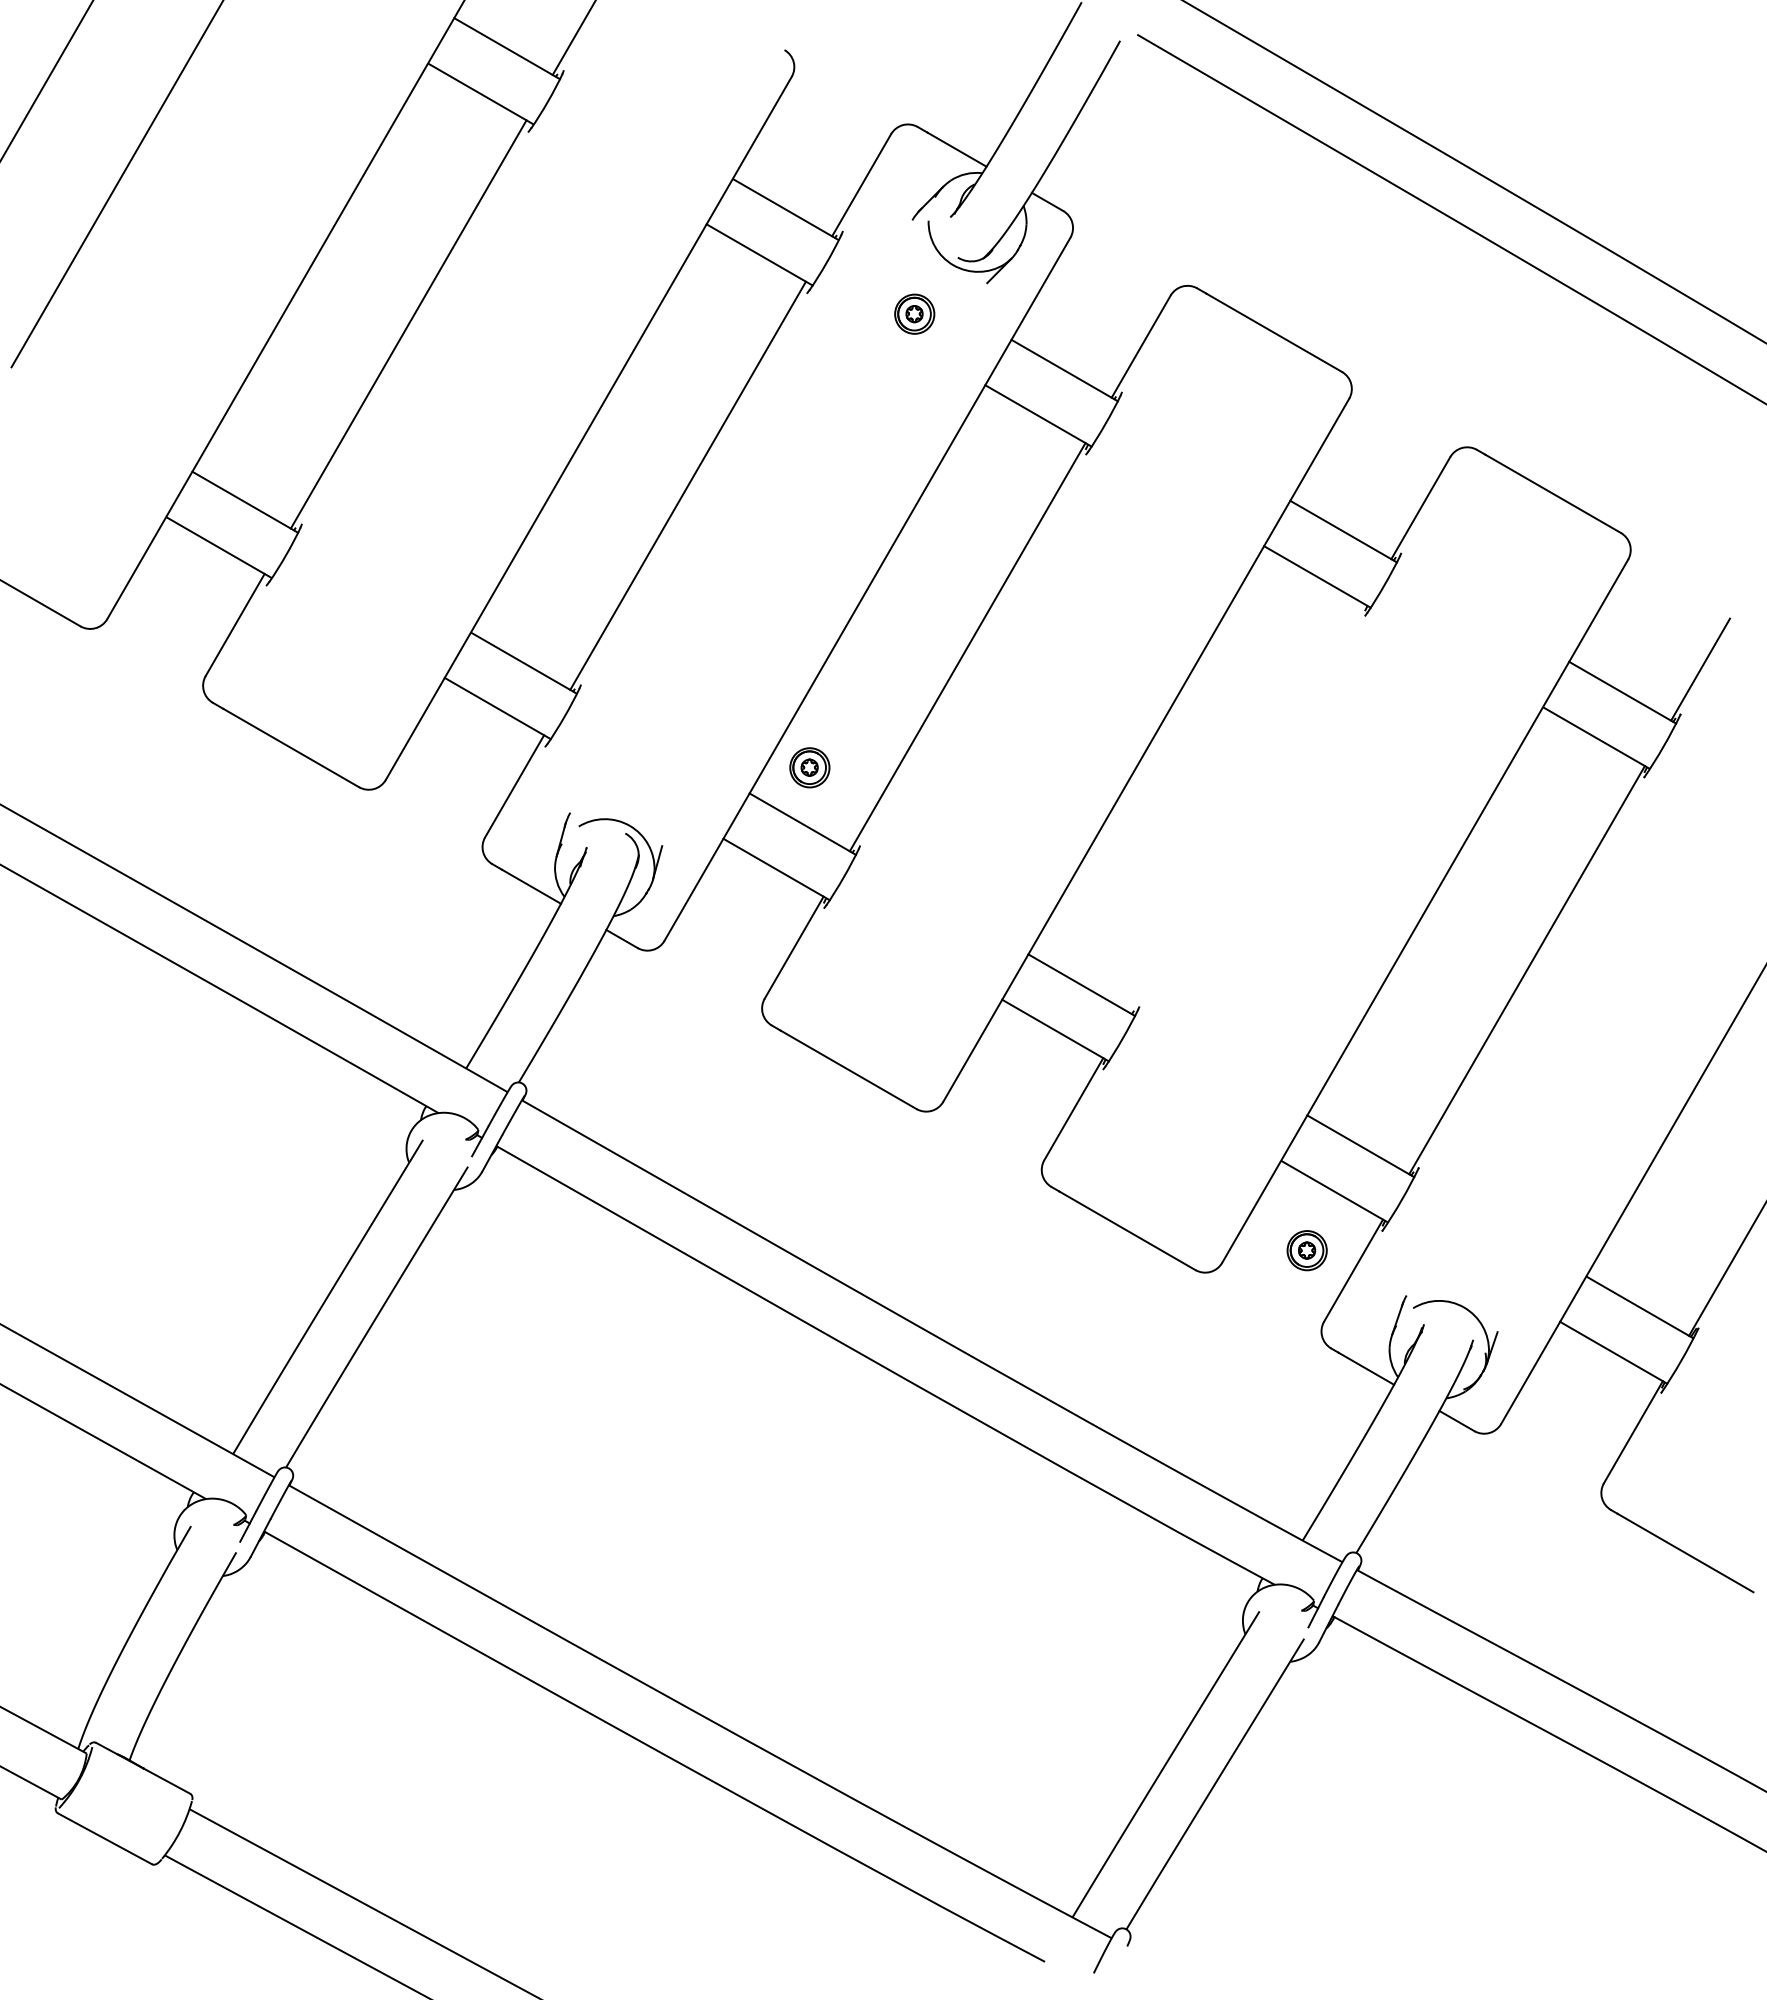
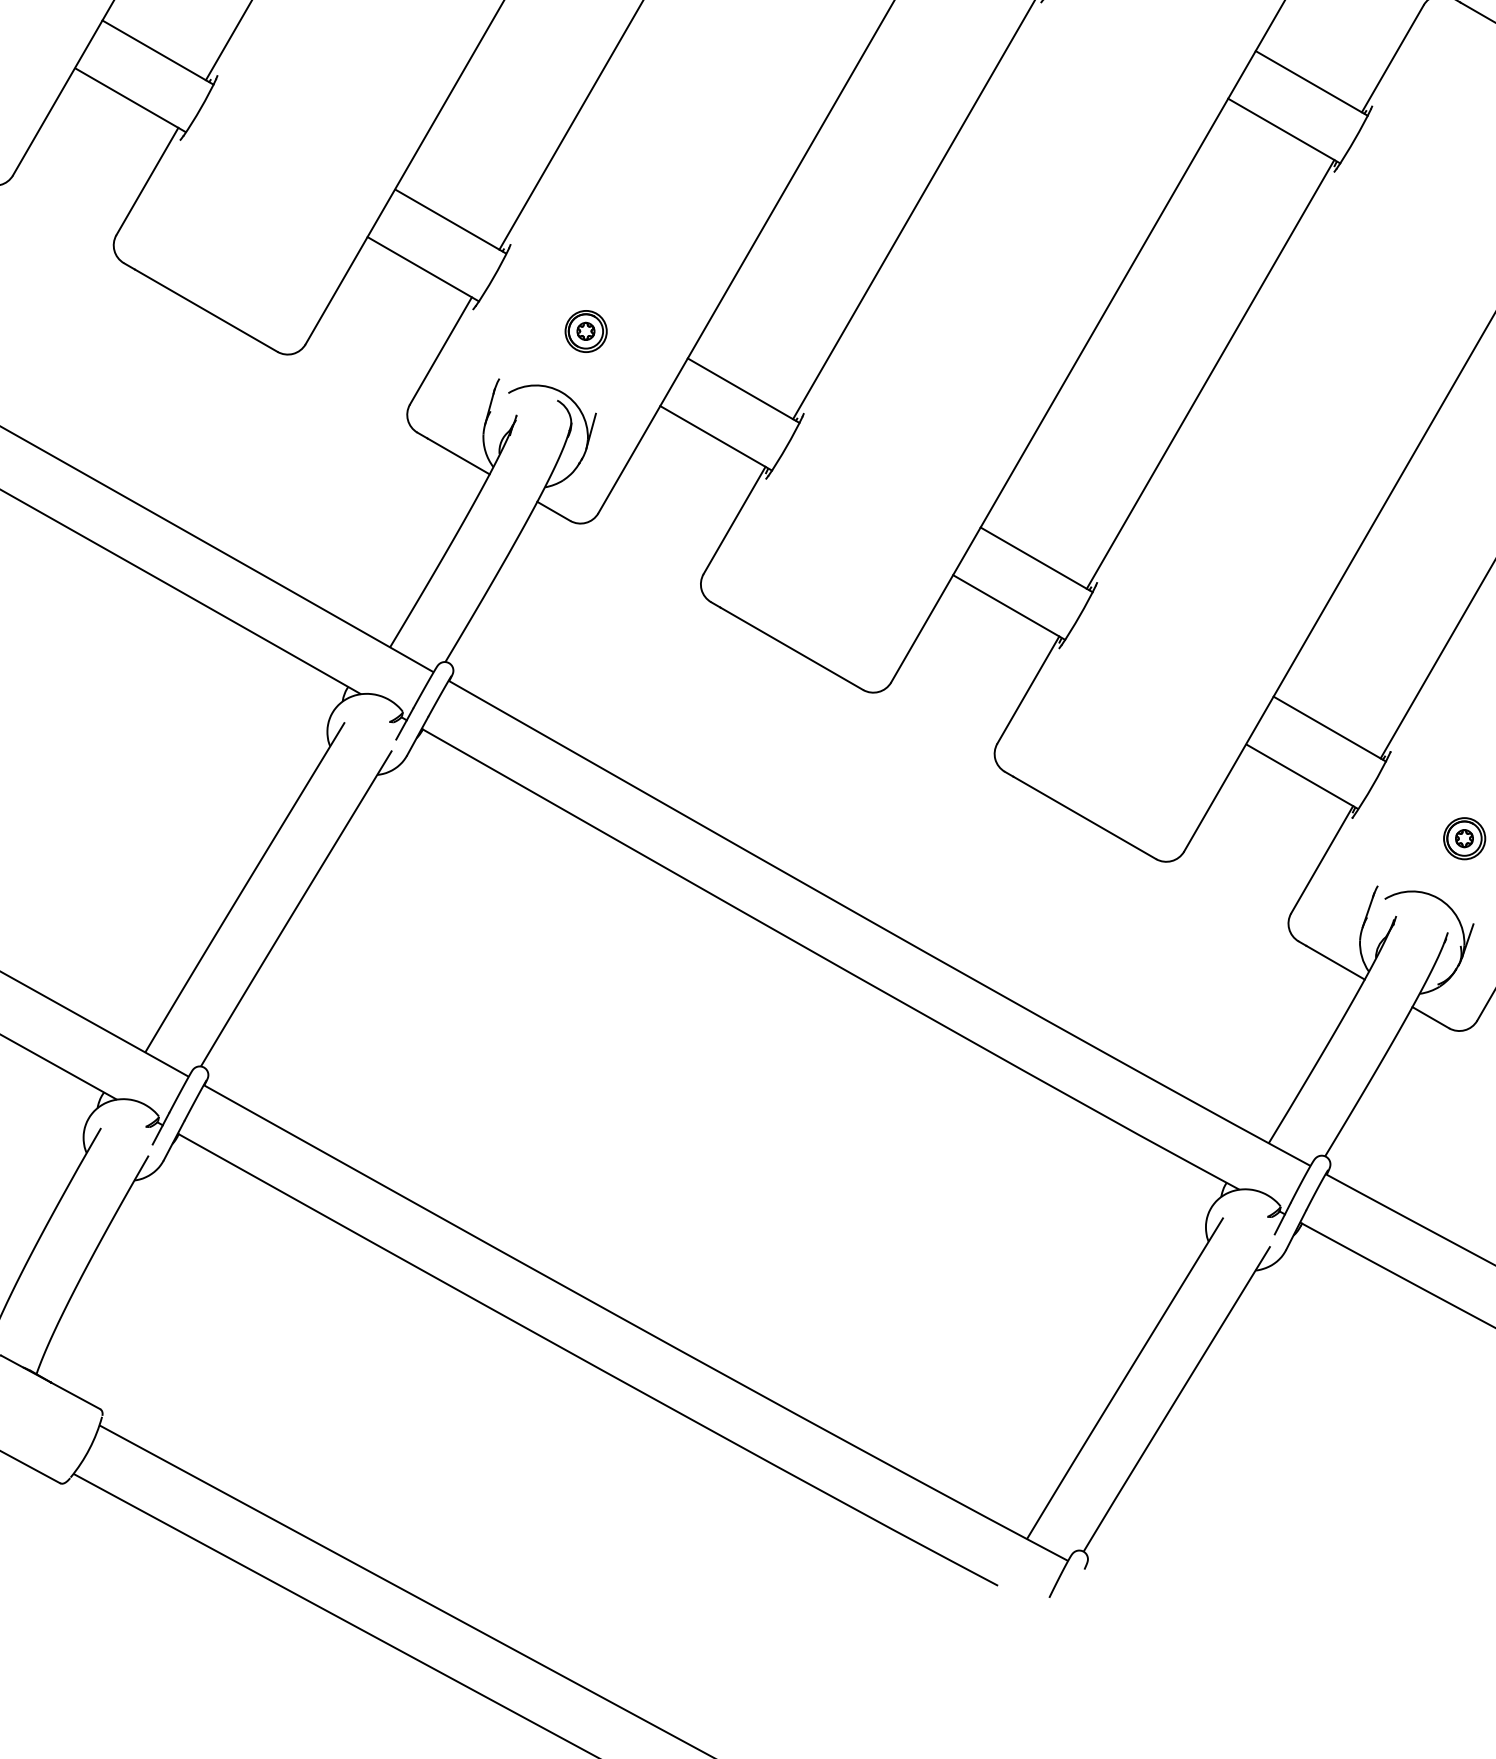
part: (809, 767) -> (585, 331), moved
line: (1247, 808) -> (1210, 374), added
part: (1306, 1250) -> (1463, 838), moved

